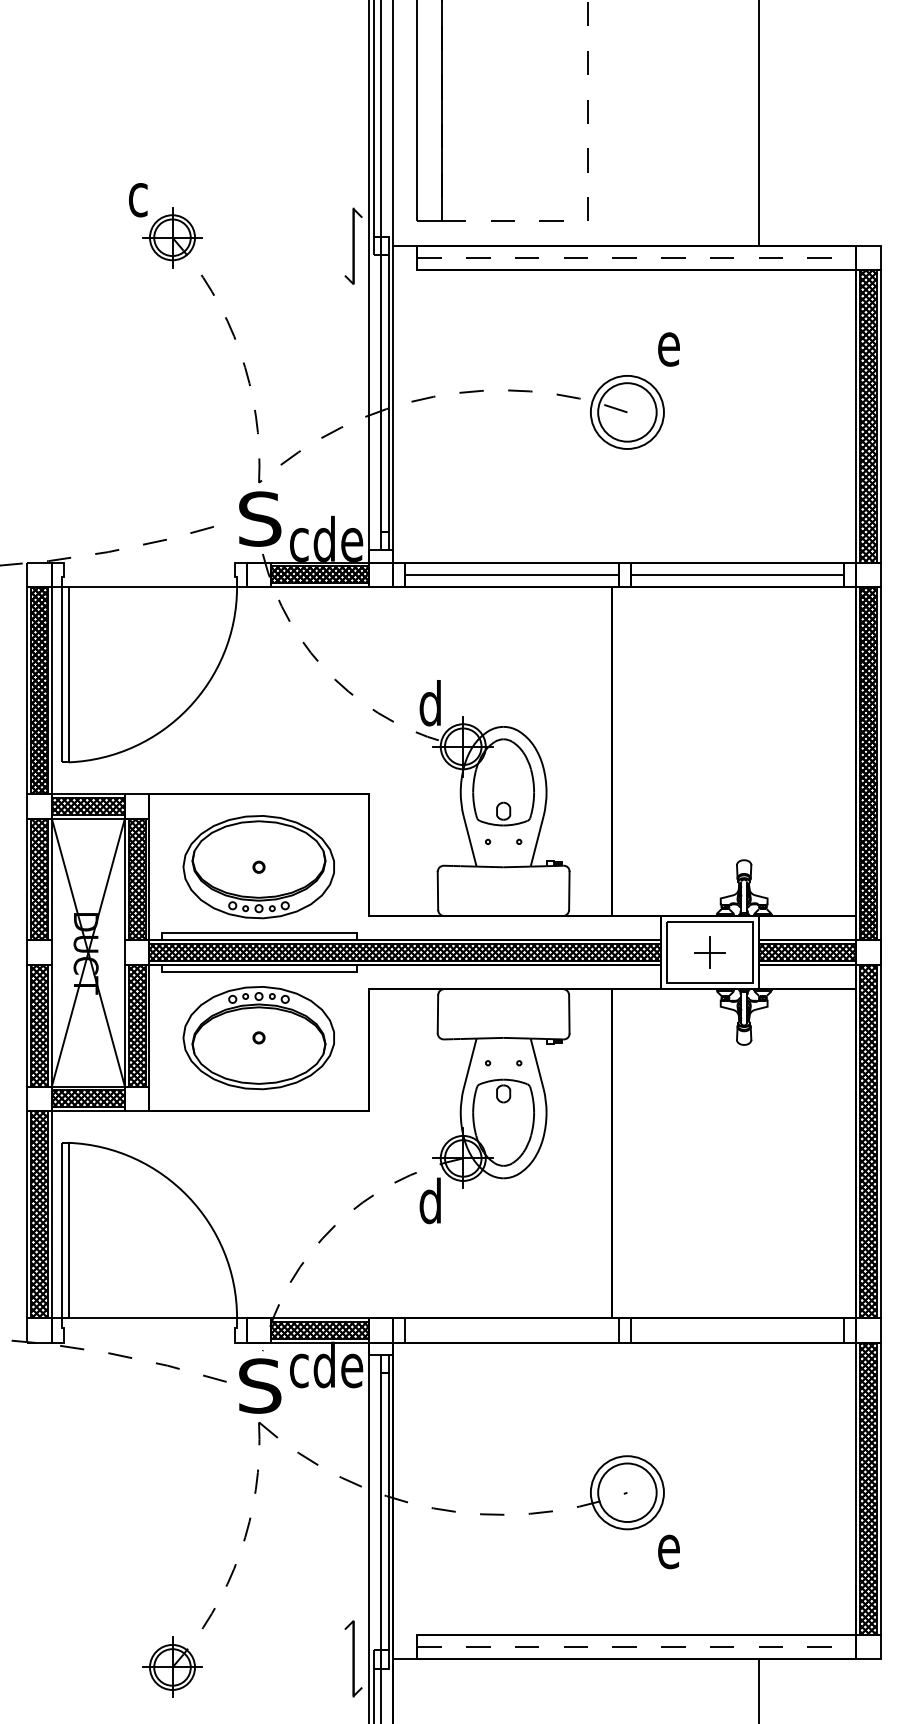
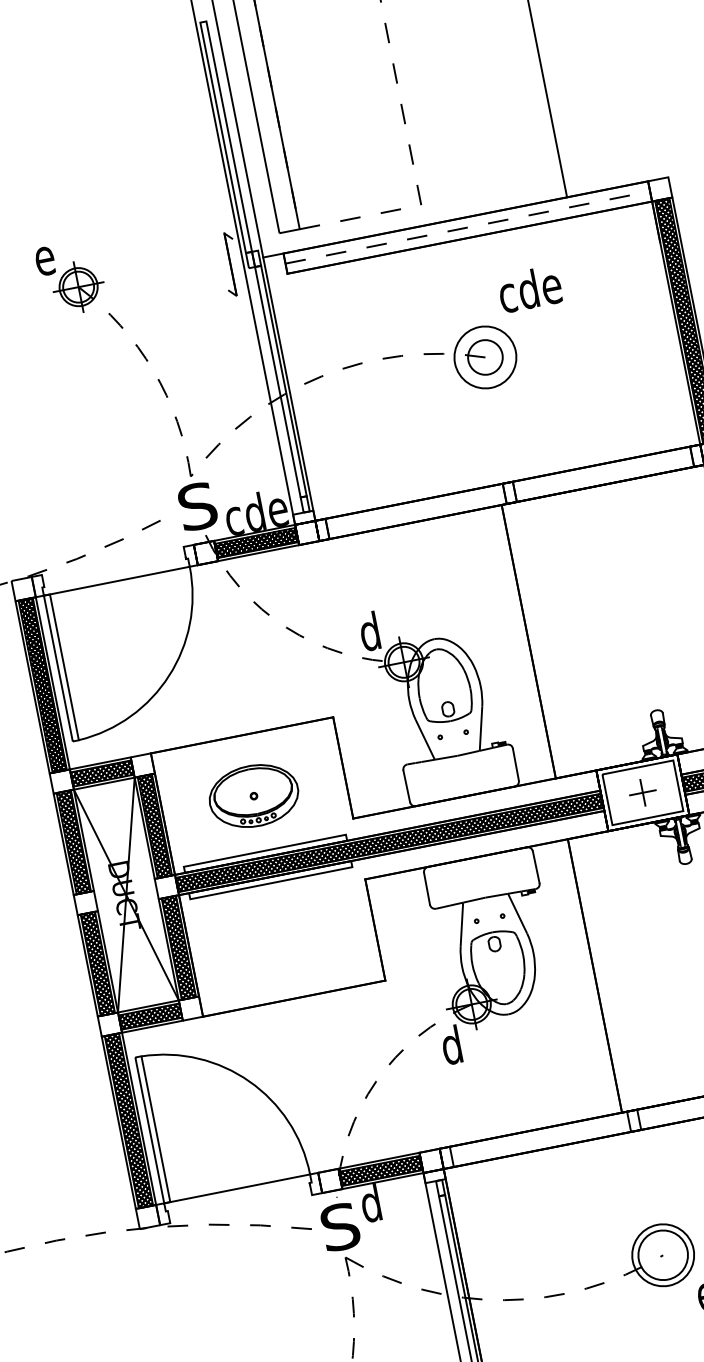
text: (141, 200) -> (46, 261), c -> e
text: (696, 343) -> (531, 288), e -> cde
circle: (627, 412) -> (485, 357), size x0.7
line: (511, 574) -> (415, 511), removed
line: (736, 574) -> (602, 474), removed
part: (258, 867) -> (253, 796), size x0.7
part: (258, 1038) -> (281, 938), removed
text: (327, 1364) -> (392, 1198), cde -> d

